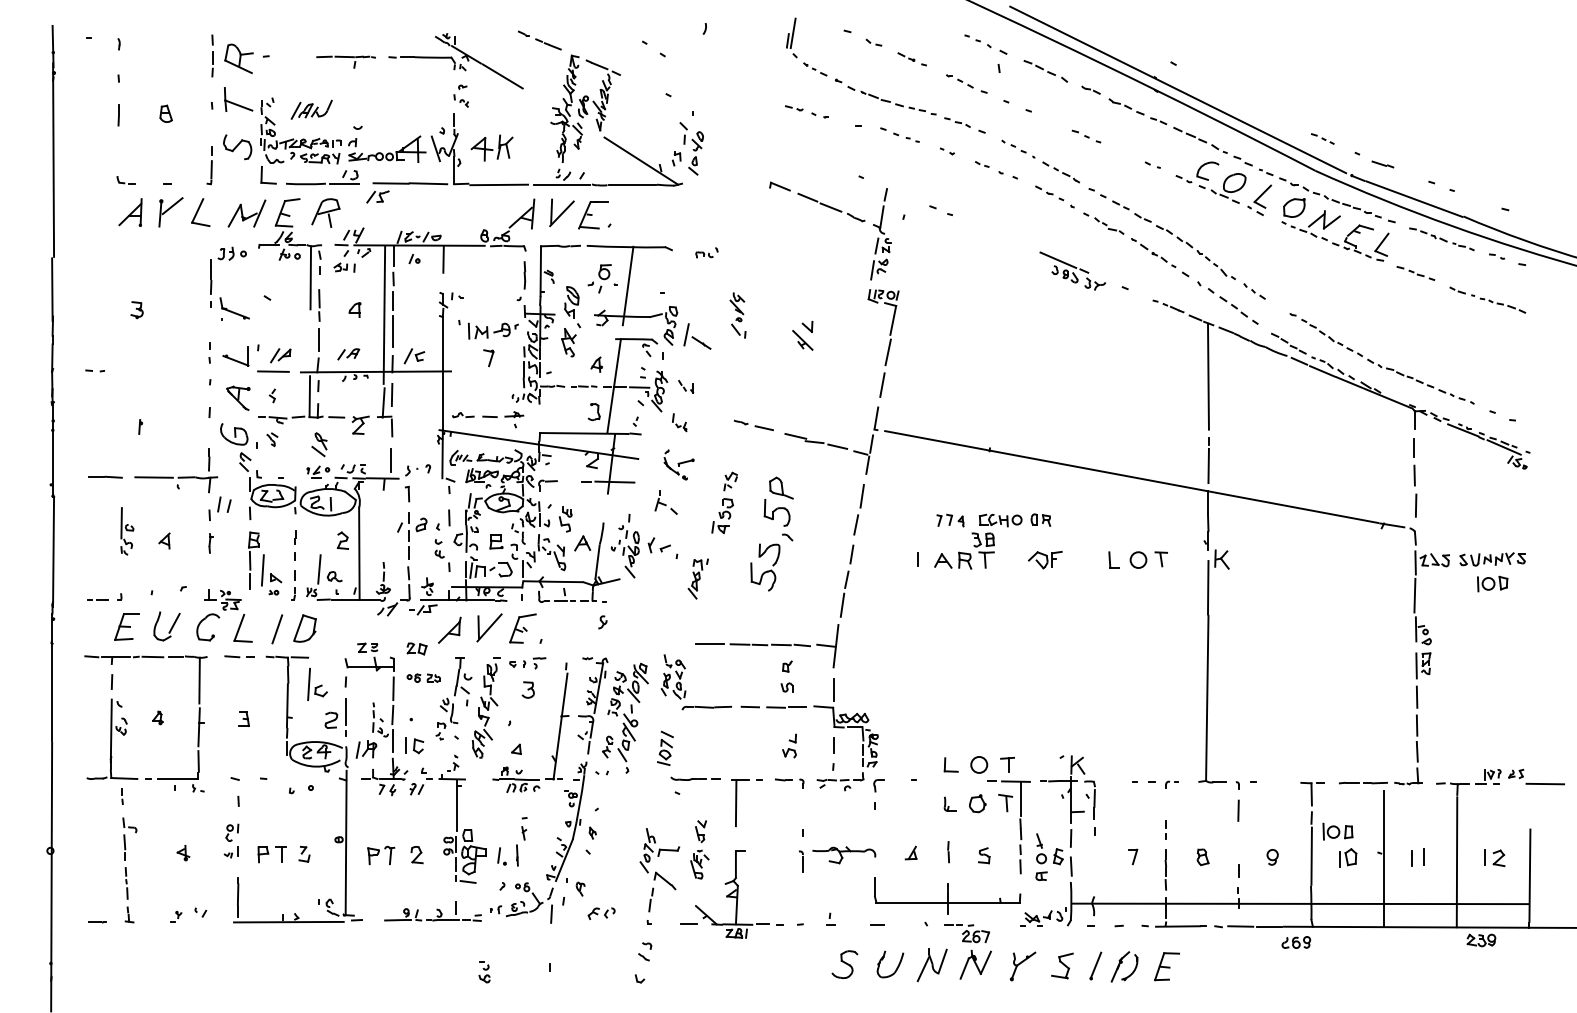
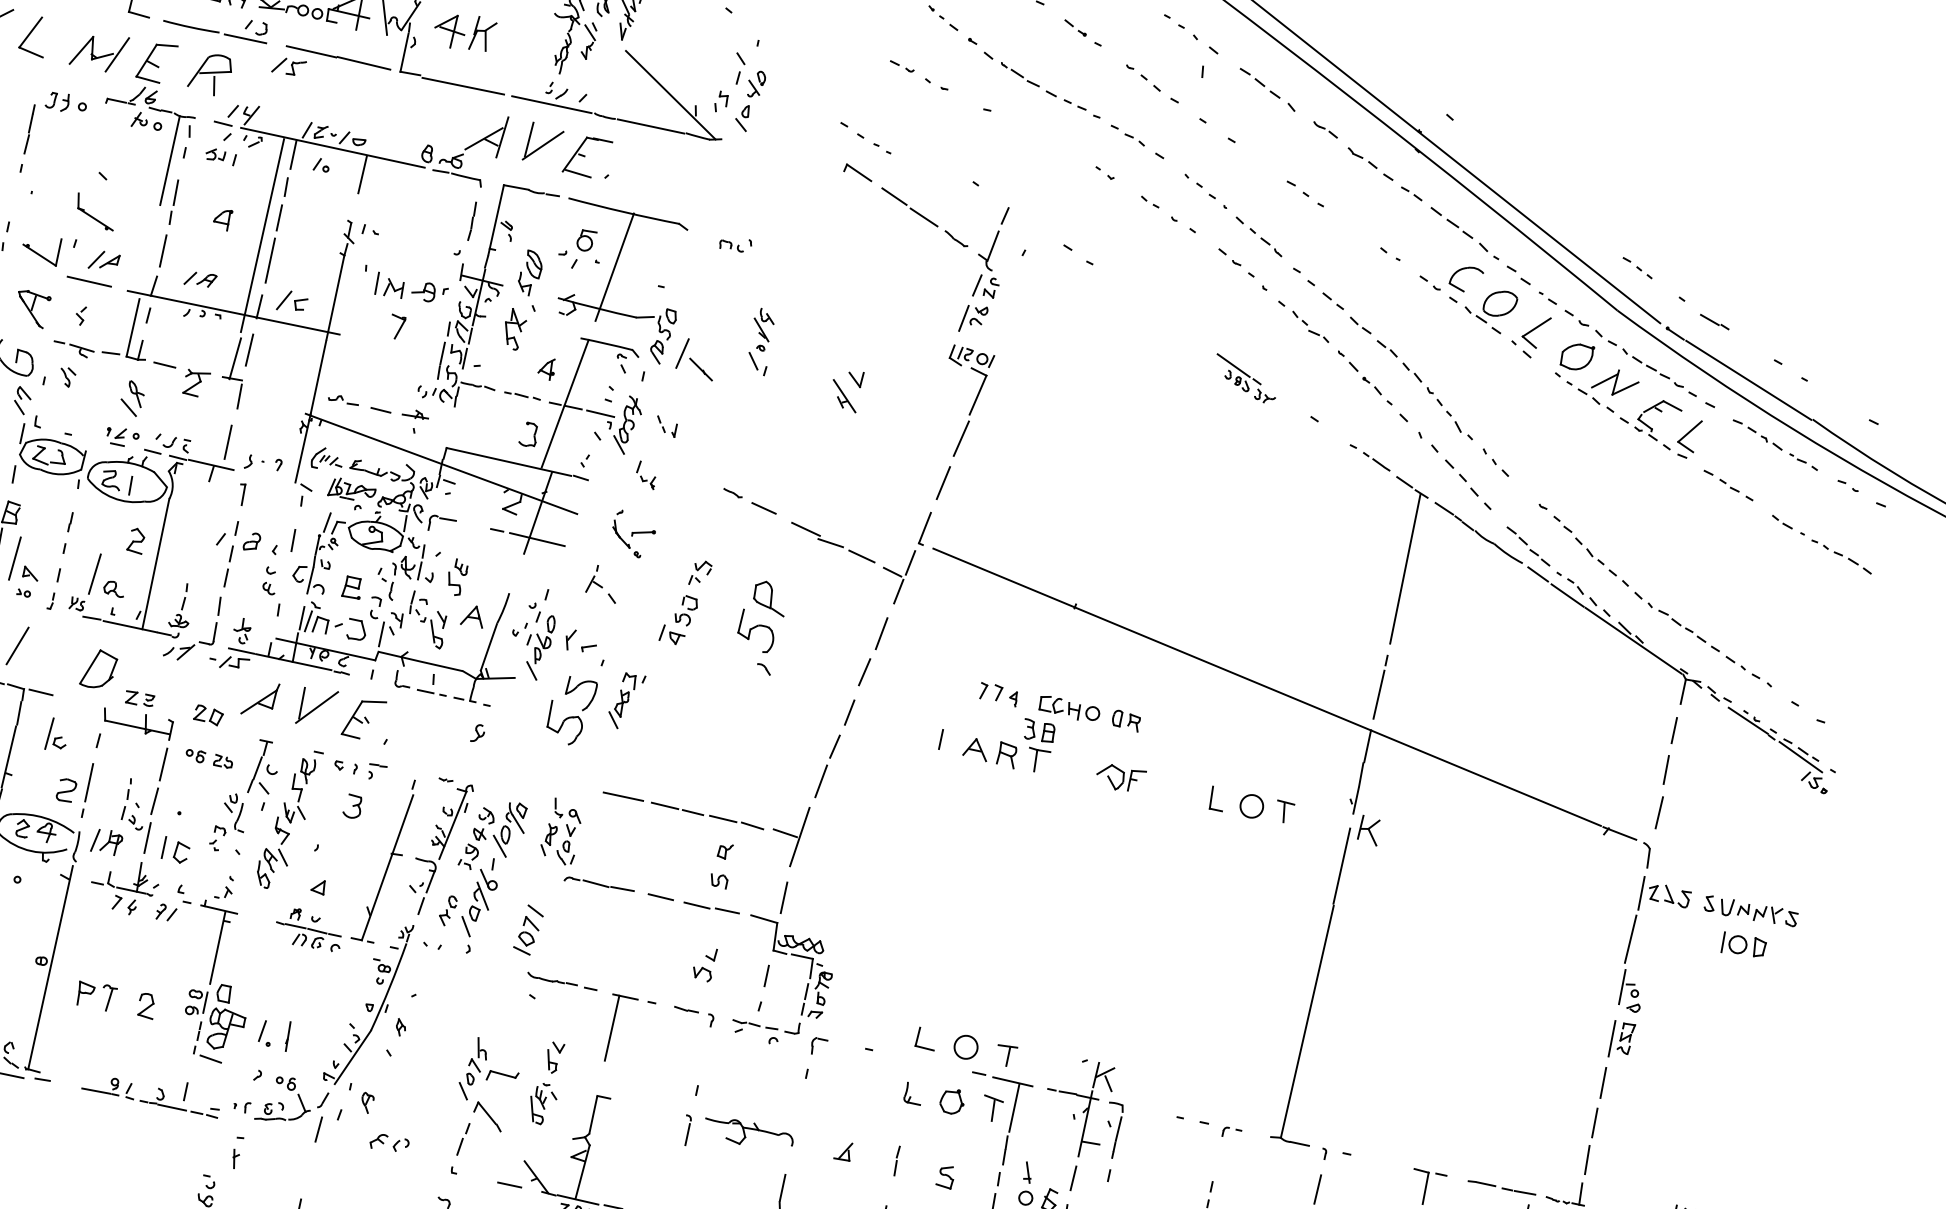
part: (899, 134) -> (865, 137), moved
part: (1072, 270) -> (1245, 378), size x0.7
part: (234, 308) -> (95, 212), moved
part: (765, 567) -> (571, 710), moved
part: (304, 628) -> (98, 669), moved
part: (317, 683) -> (57, 734), size x0.7
part: (524, 828) -> (237, 1152), moved

